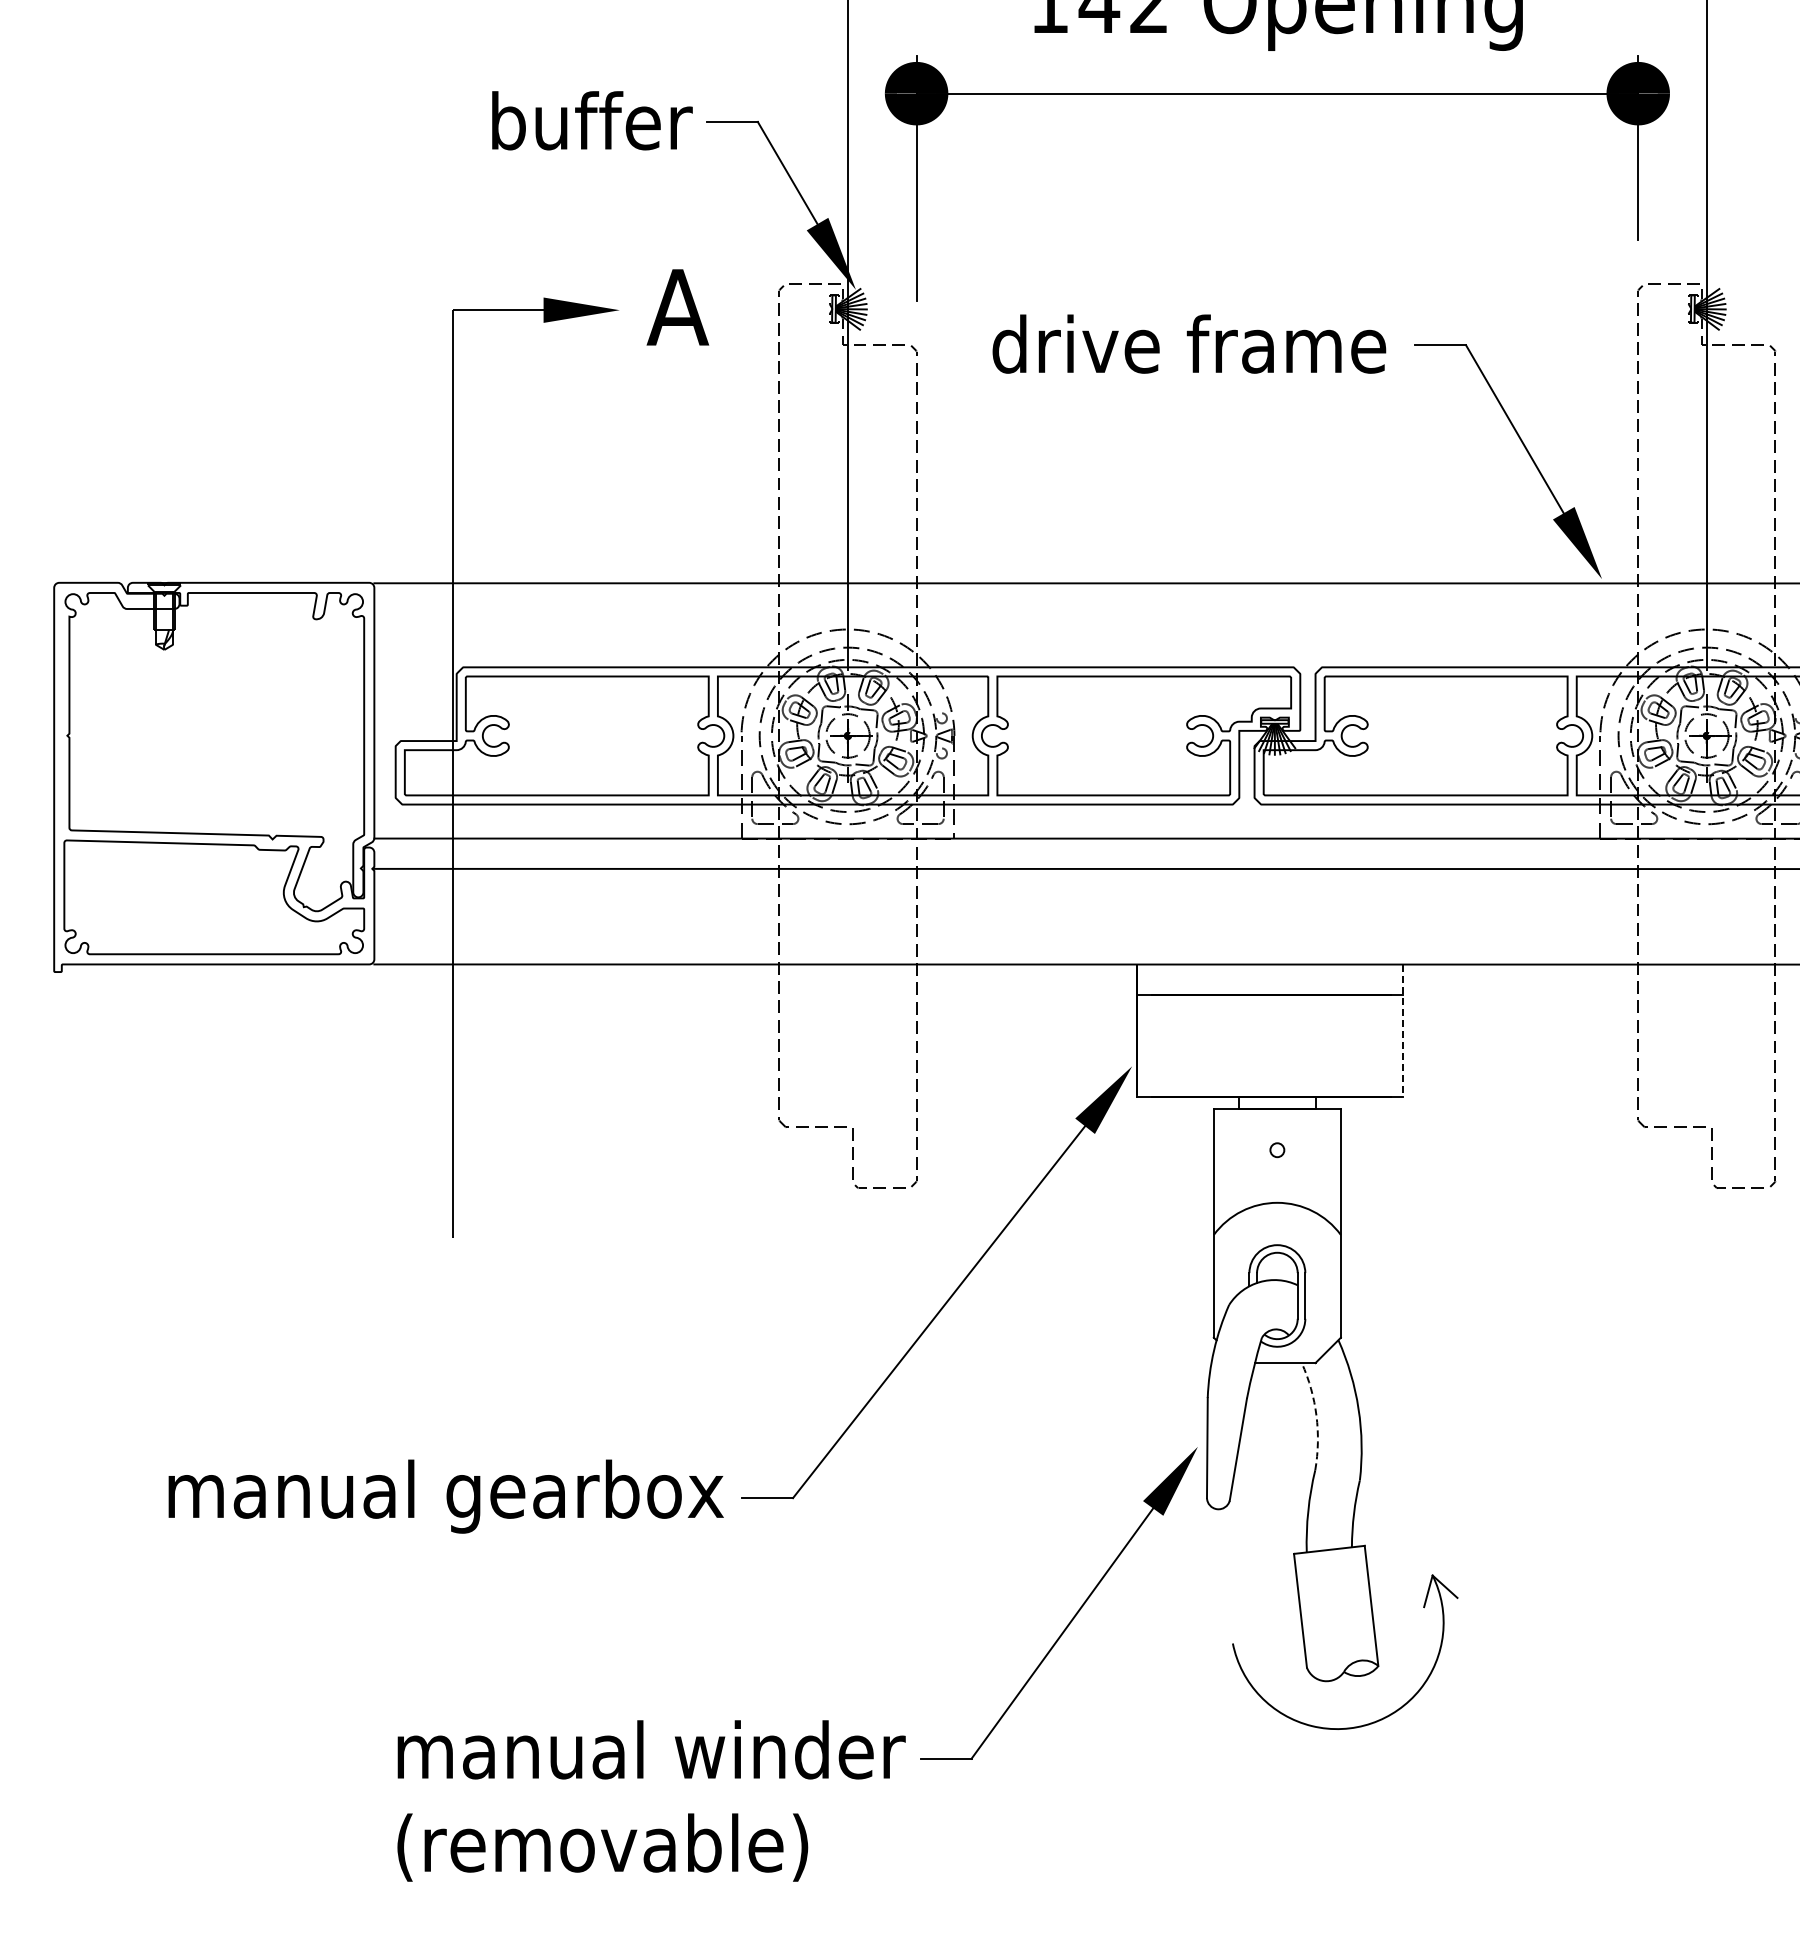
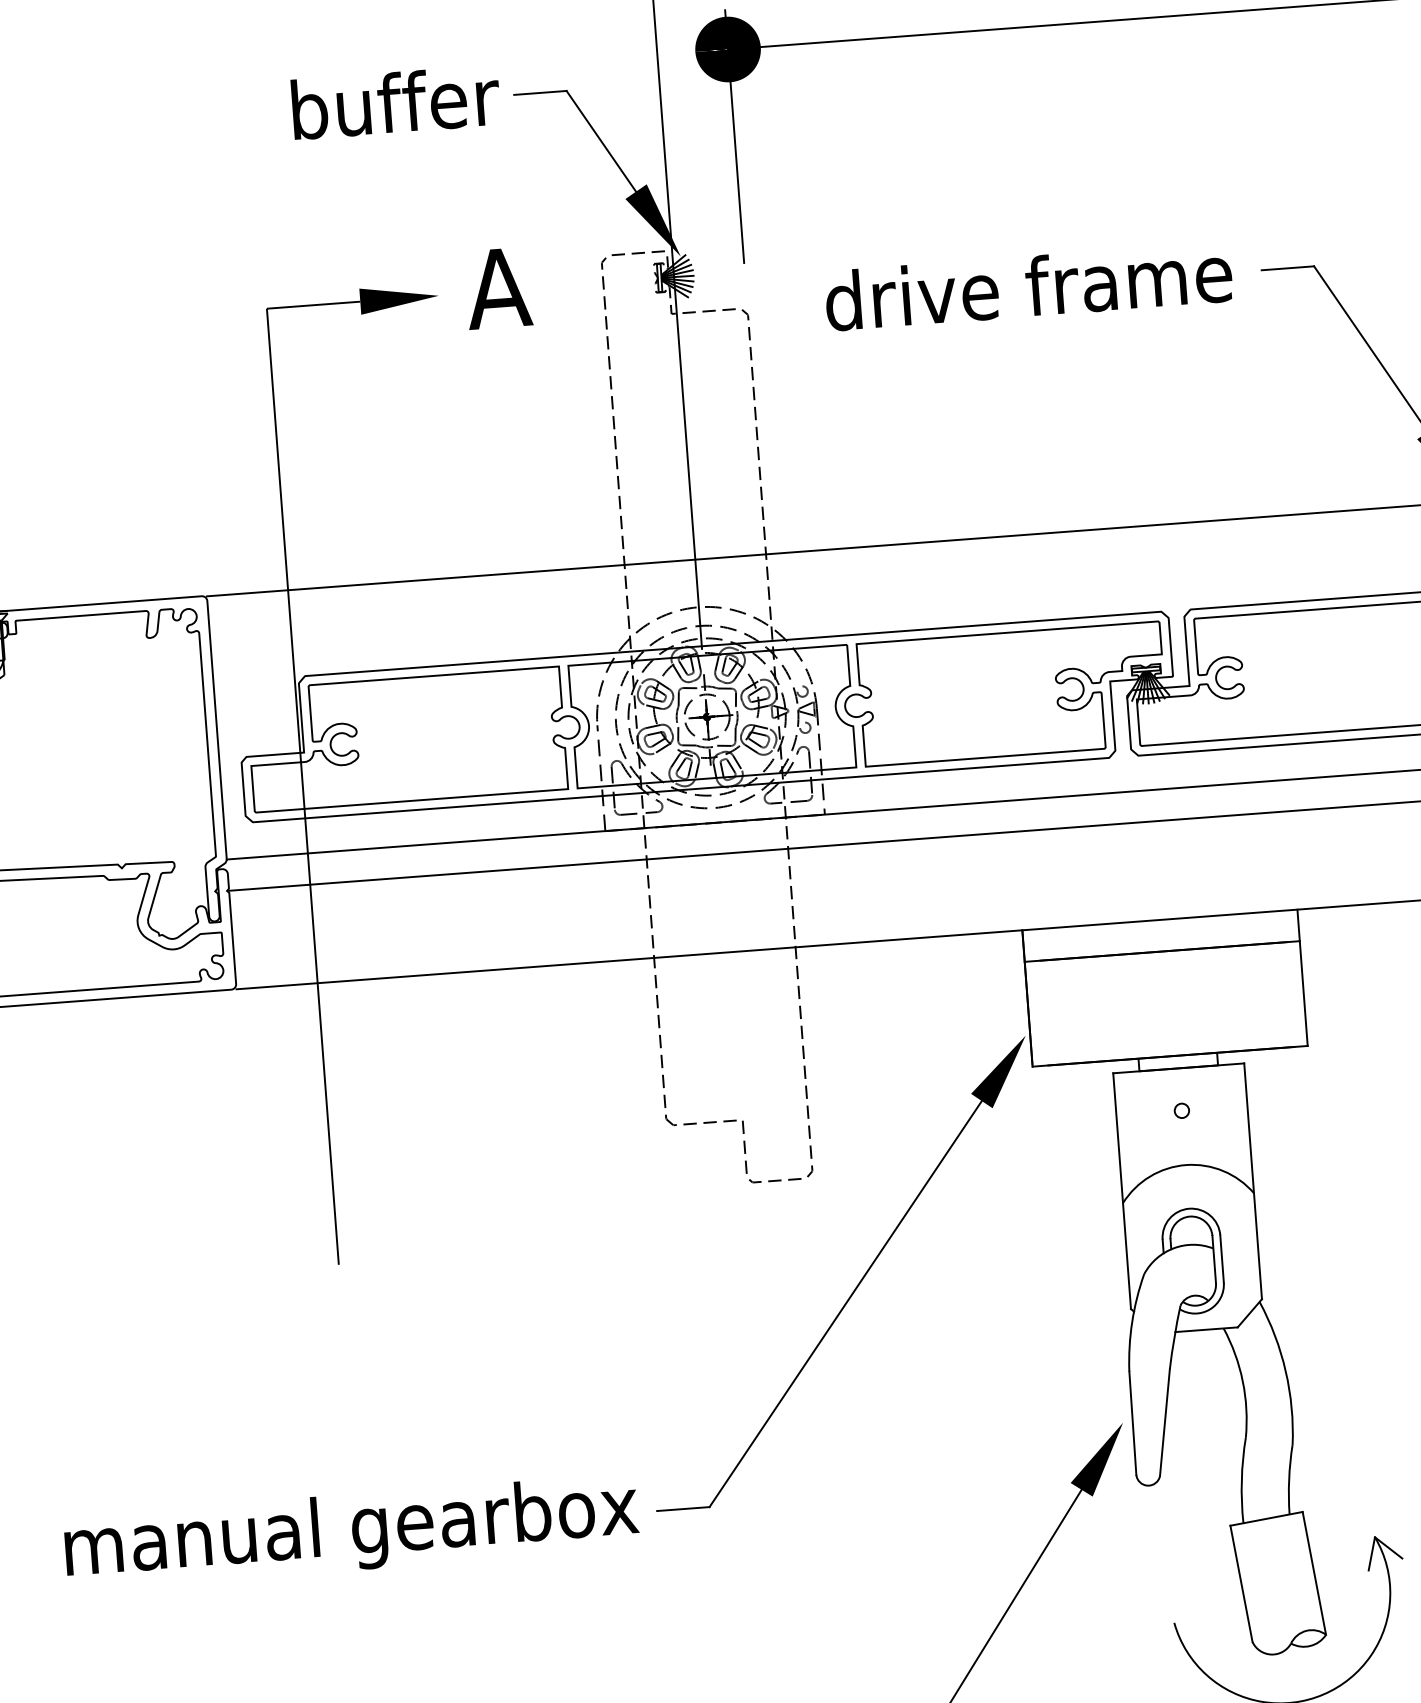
line: (1403, 1031) -> (1302, 978), dashed -> solid
arc: (1316, 1415) -> (1242, 1381), dashed -> solid

